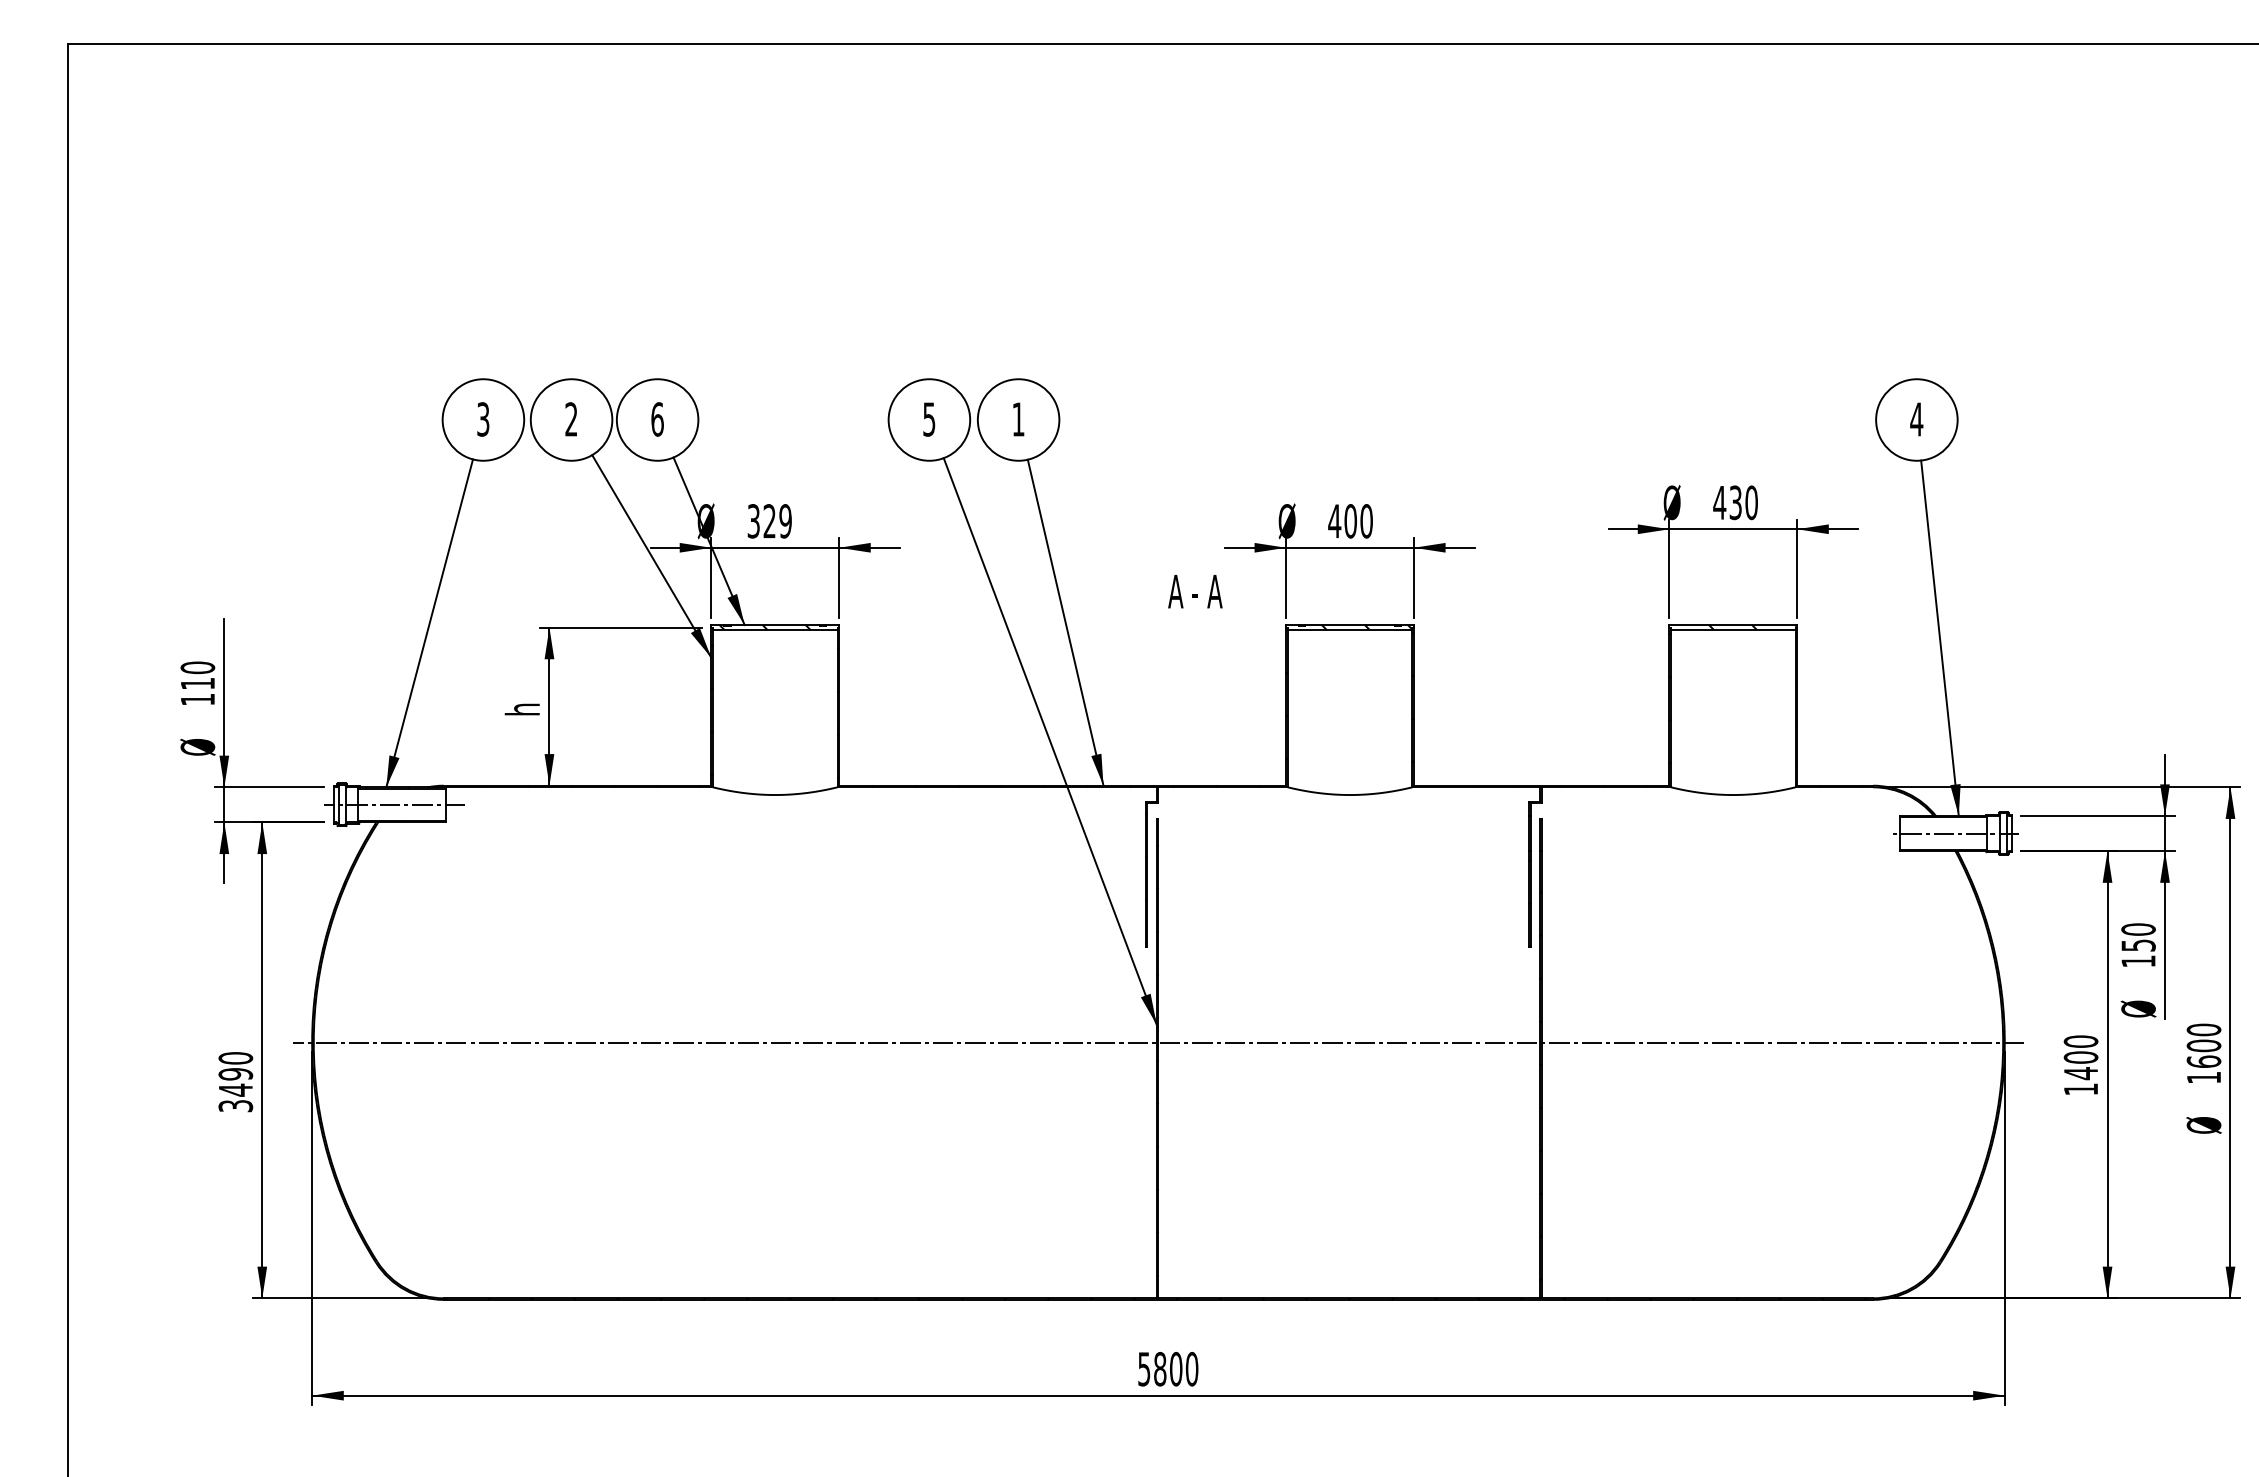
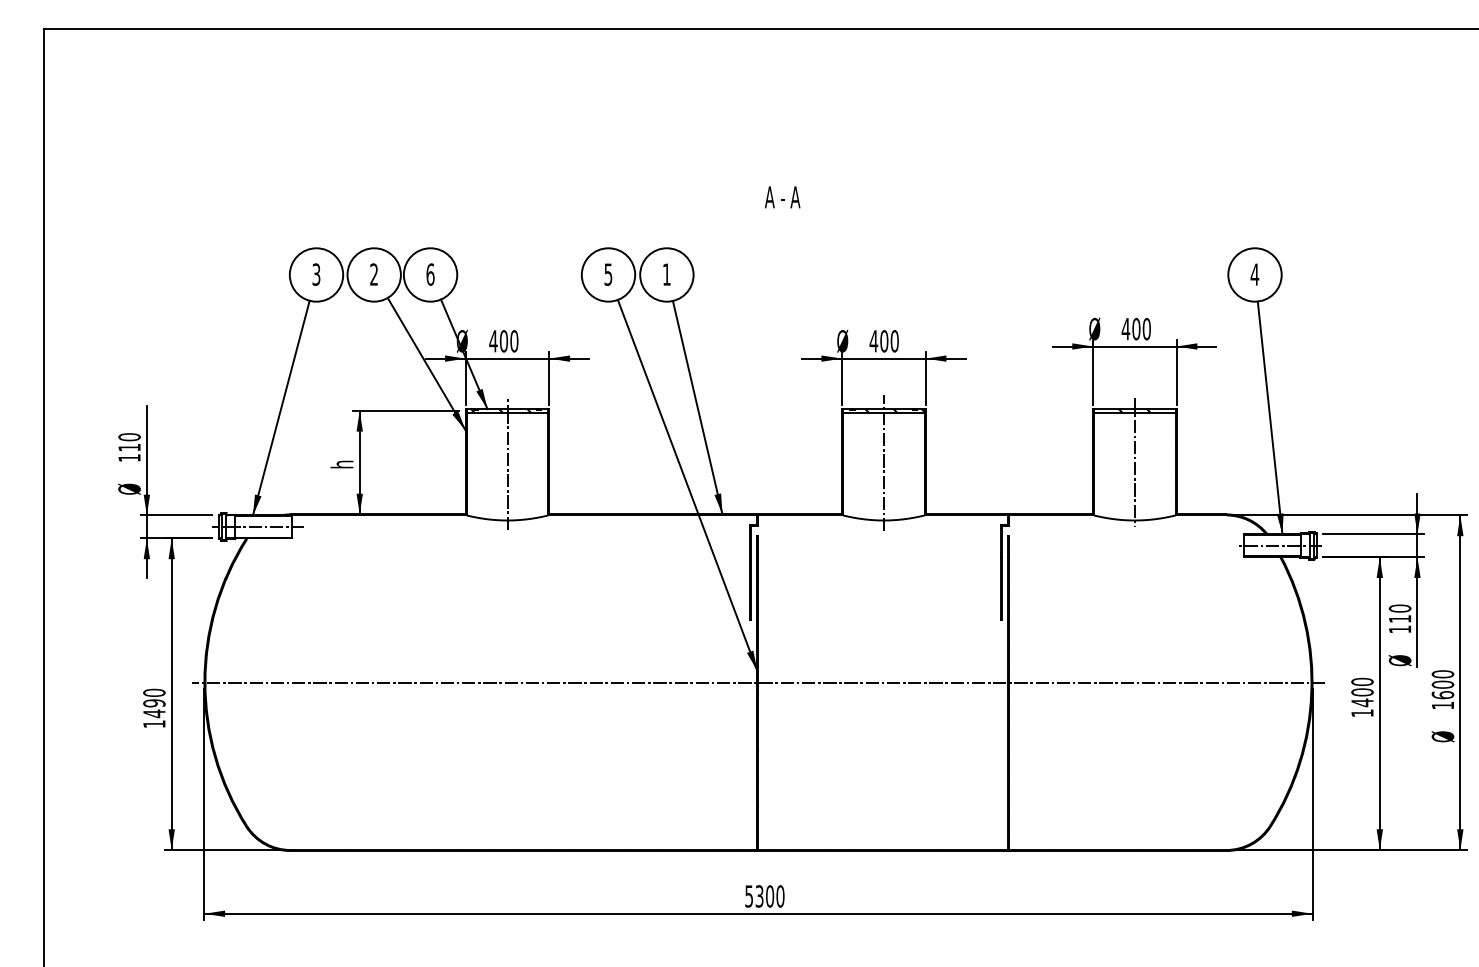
text: (1735, 501) -> (1136, 328), 430 -> 400
text: (769, 521) -> (503, 341), 329 -> 400
text: (1195, 591) -> (782, 197), moved
line: (1349, 706) -> (883, 462), added
line: (1732, 706) -> (1134, 462), added
line: (775, 709) -> (507, 464), added
text: (2139, 944) -> (1400, 618), 150 -> 110
text: (235, 1106) -> (154, 724), 3490 -> 1490
text: (1160, 1369) -> (759, 896), 5800 -> 5300

